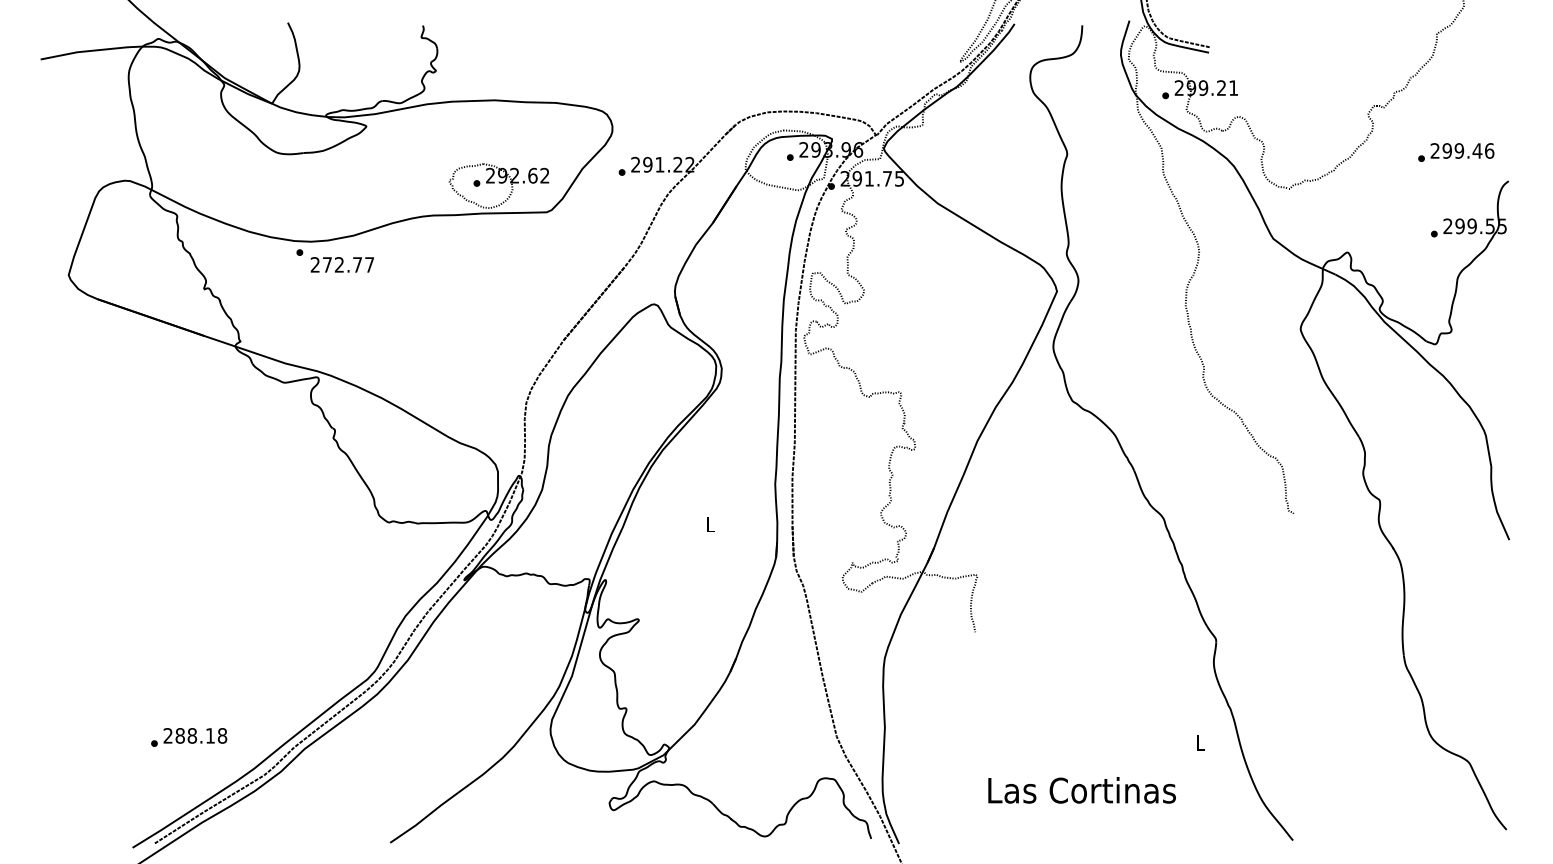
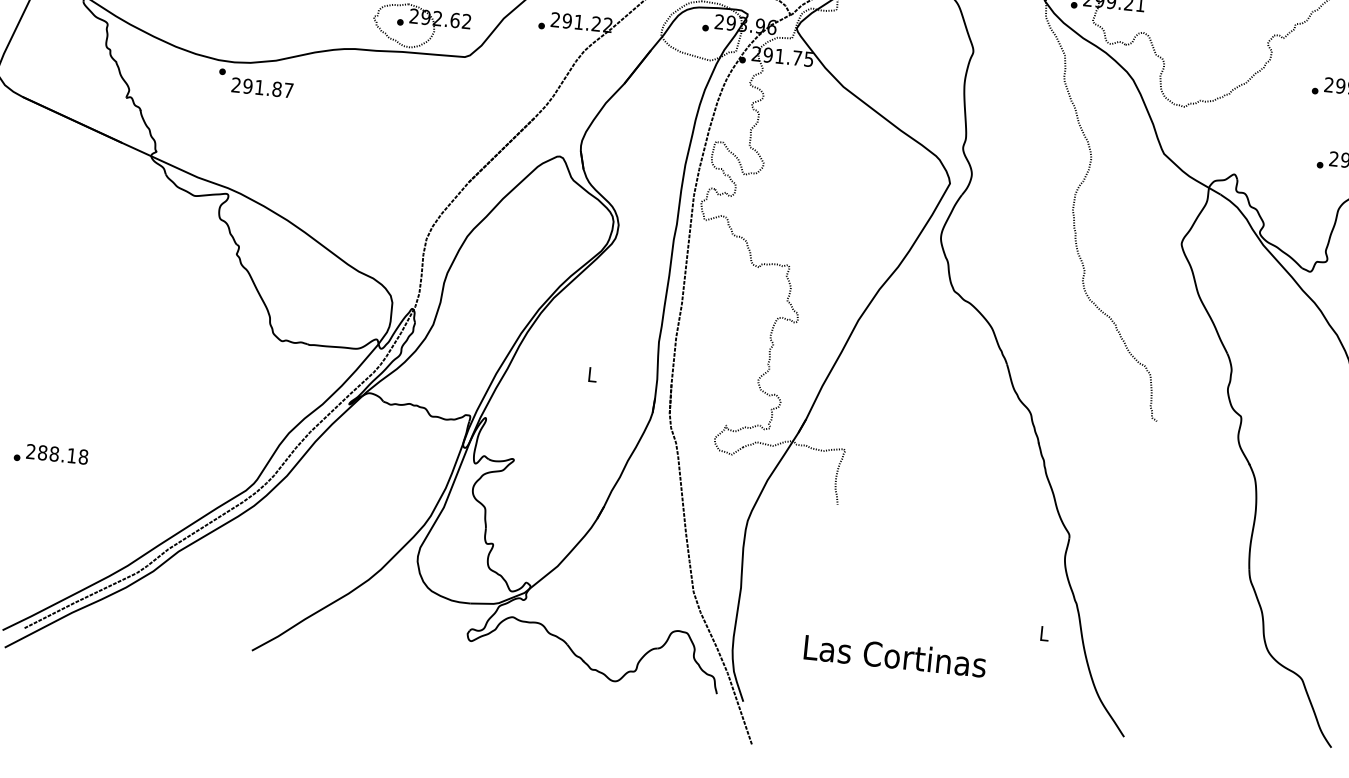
text: (342, 264) -> (262, 87), 272.77 -> 291.87
text: (189, 737) -> (51, 455), moved
text: (1081, 790) -> (894, 656), moved

